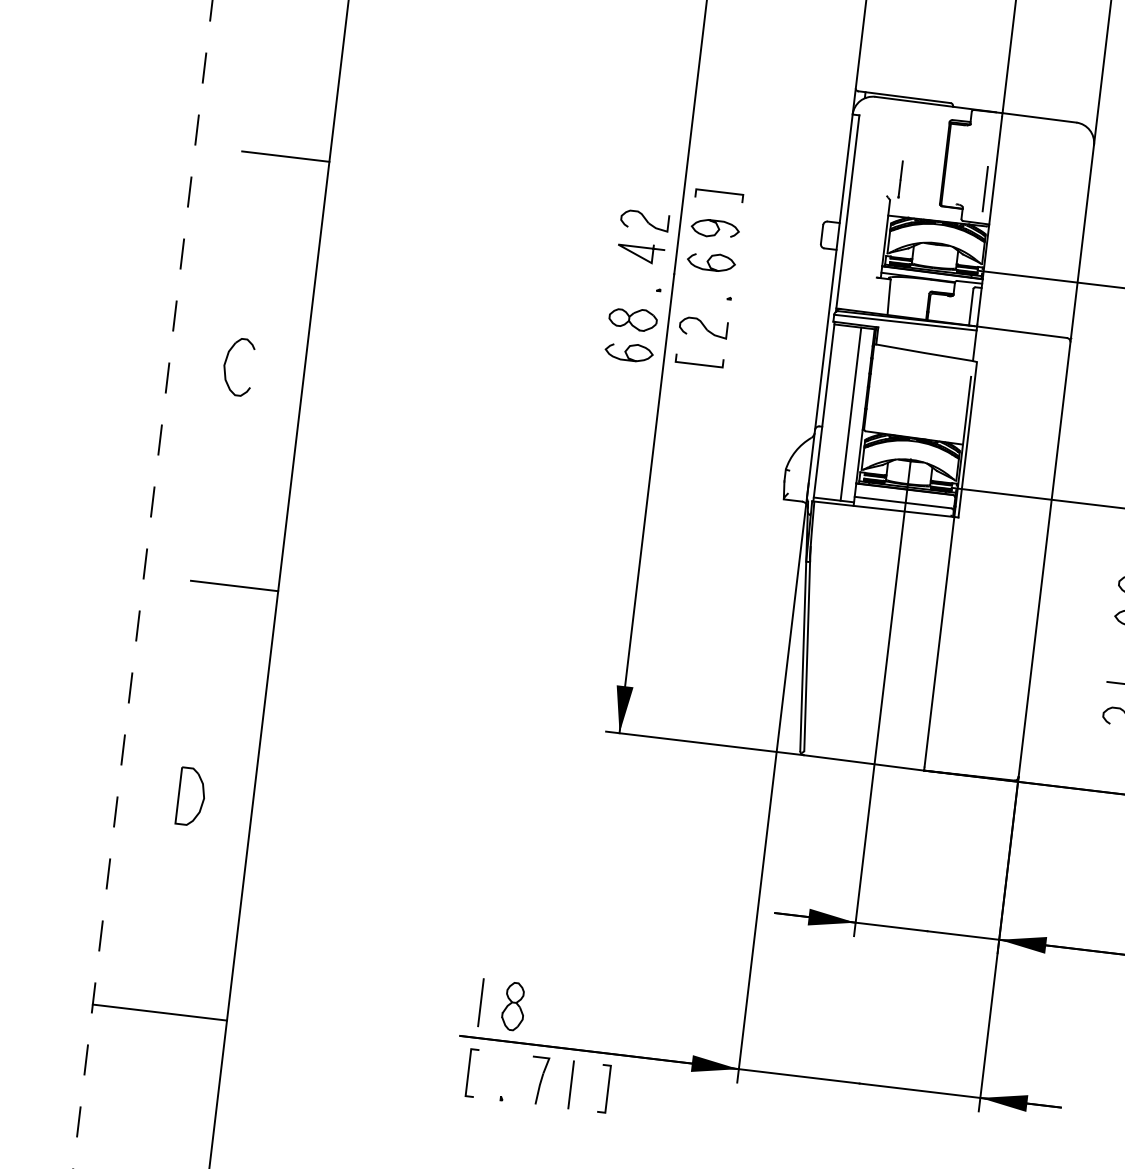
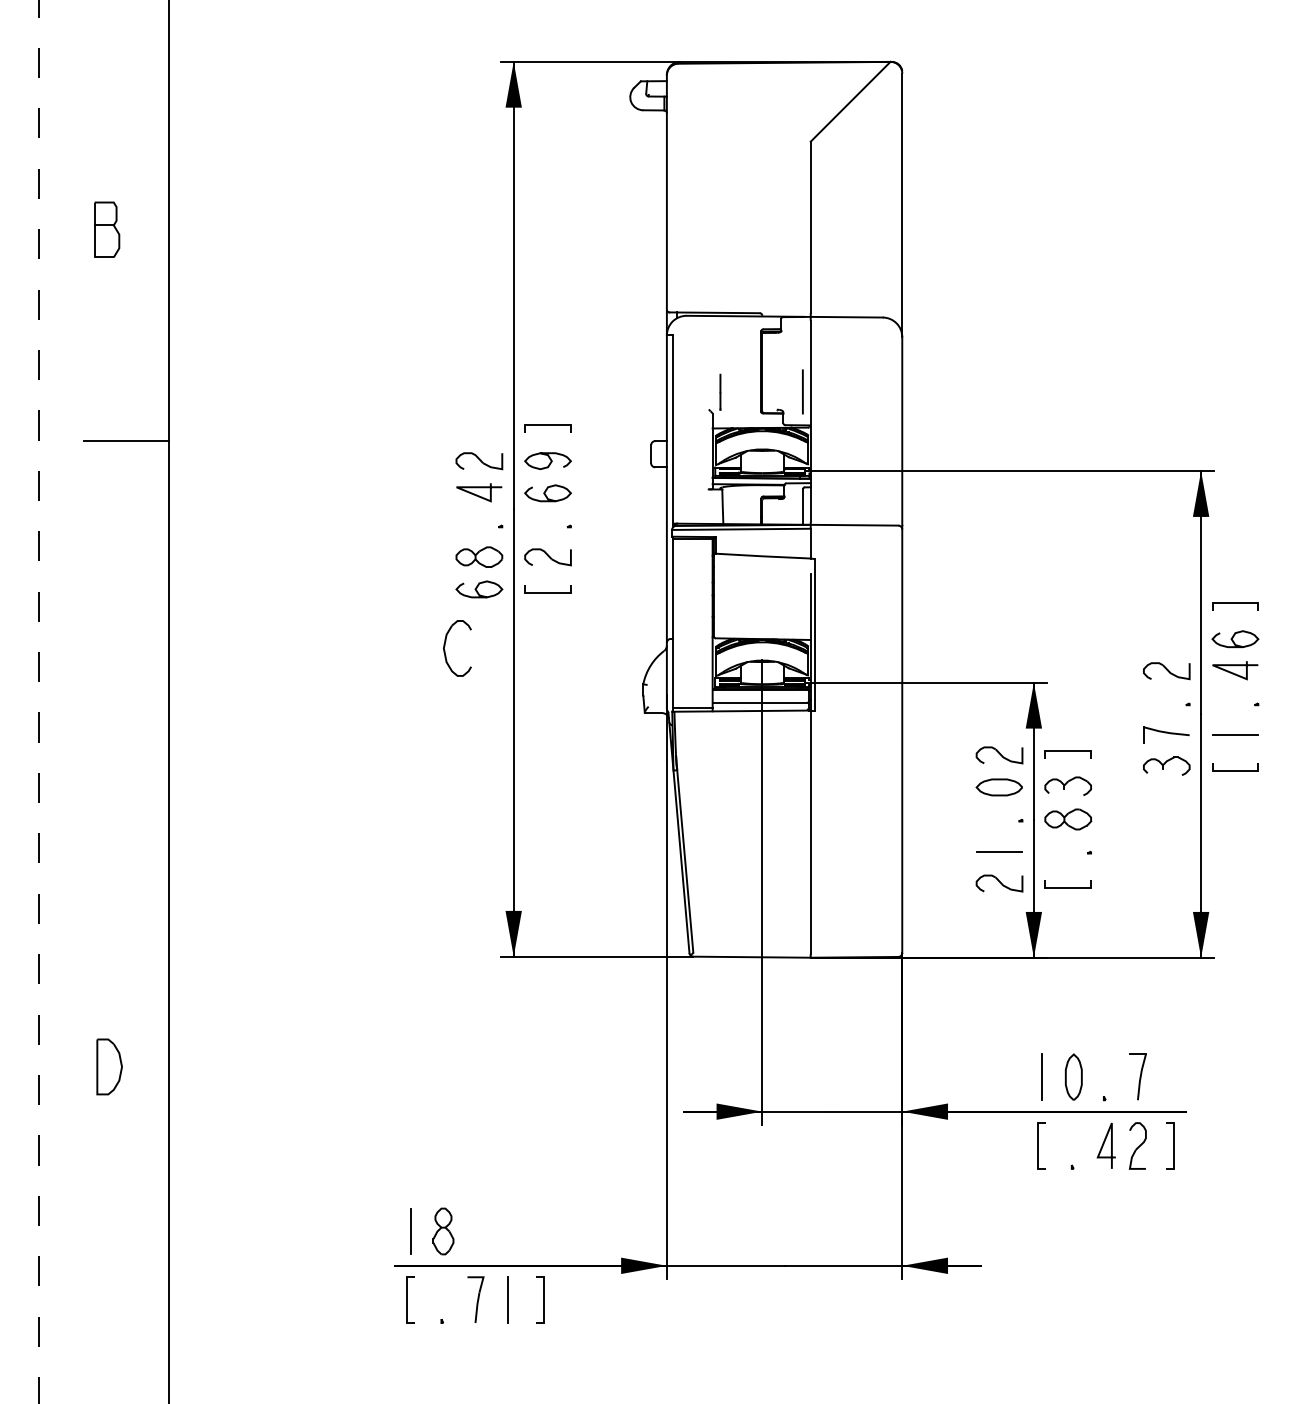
part: (226, 363) -> (445, 646), moved
line: (850, 414) -> (699, 623), removed
line: (234, 586) -> (126, 859), removed
line: (159, 1012) -> (103, 1277), removed

